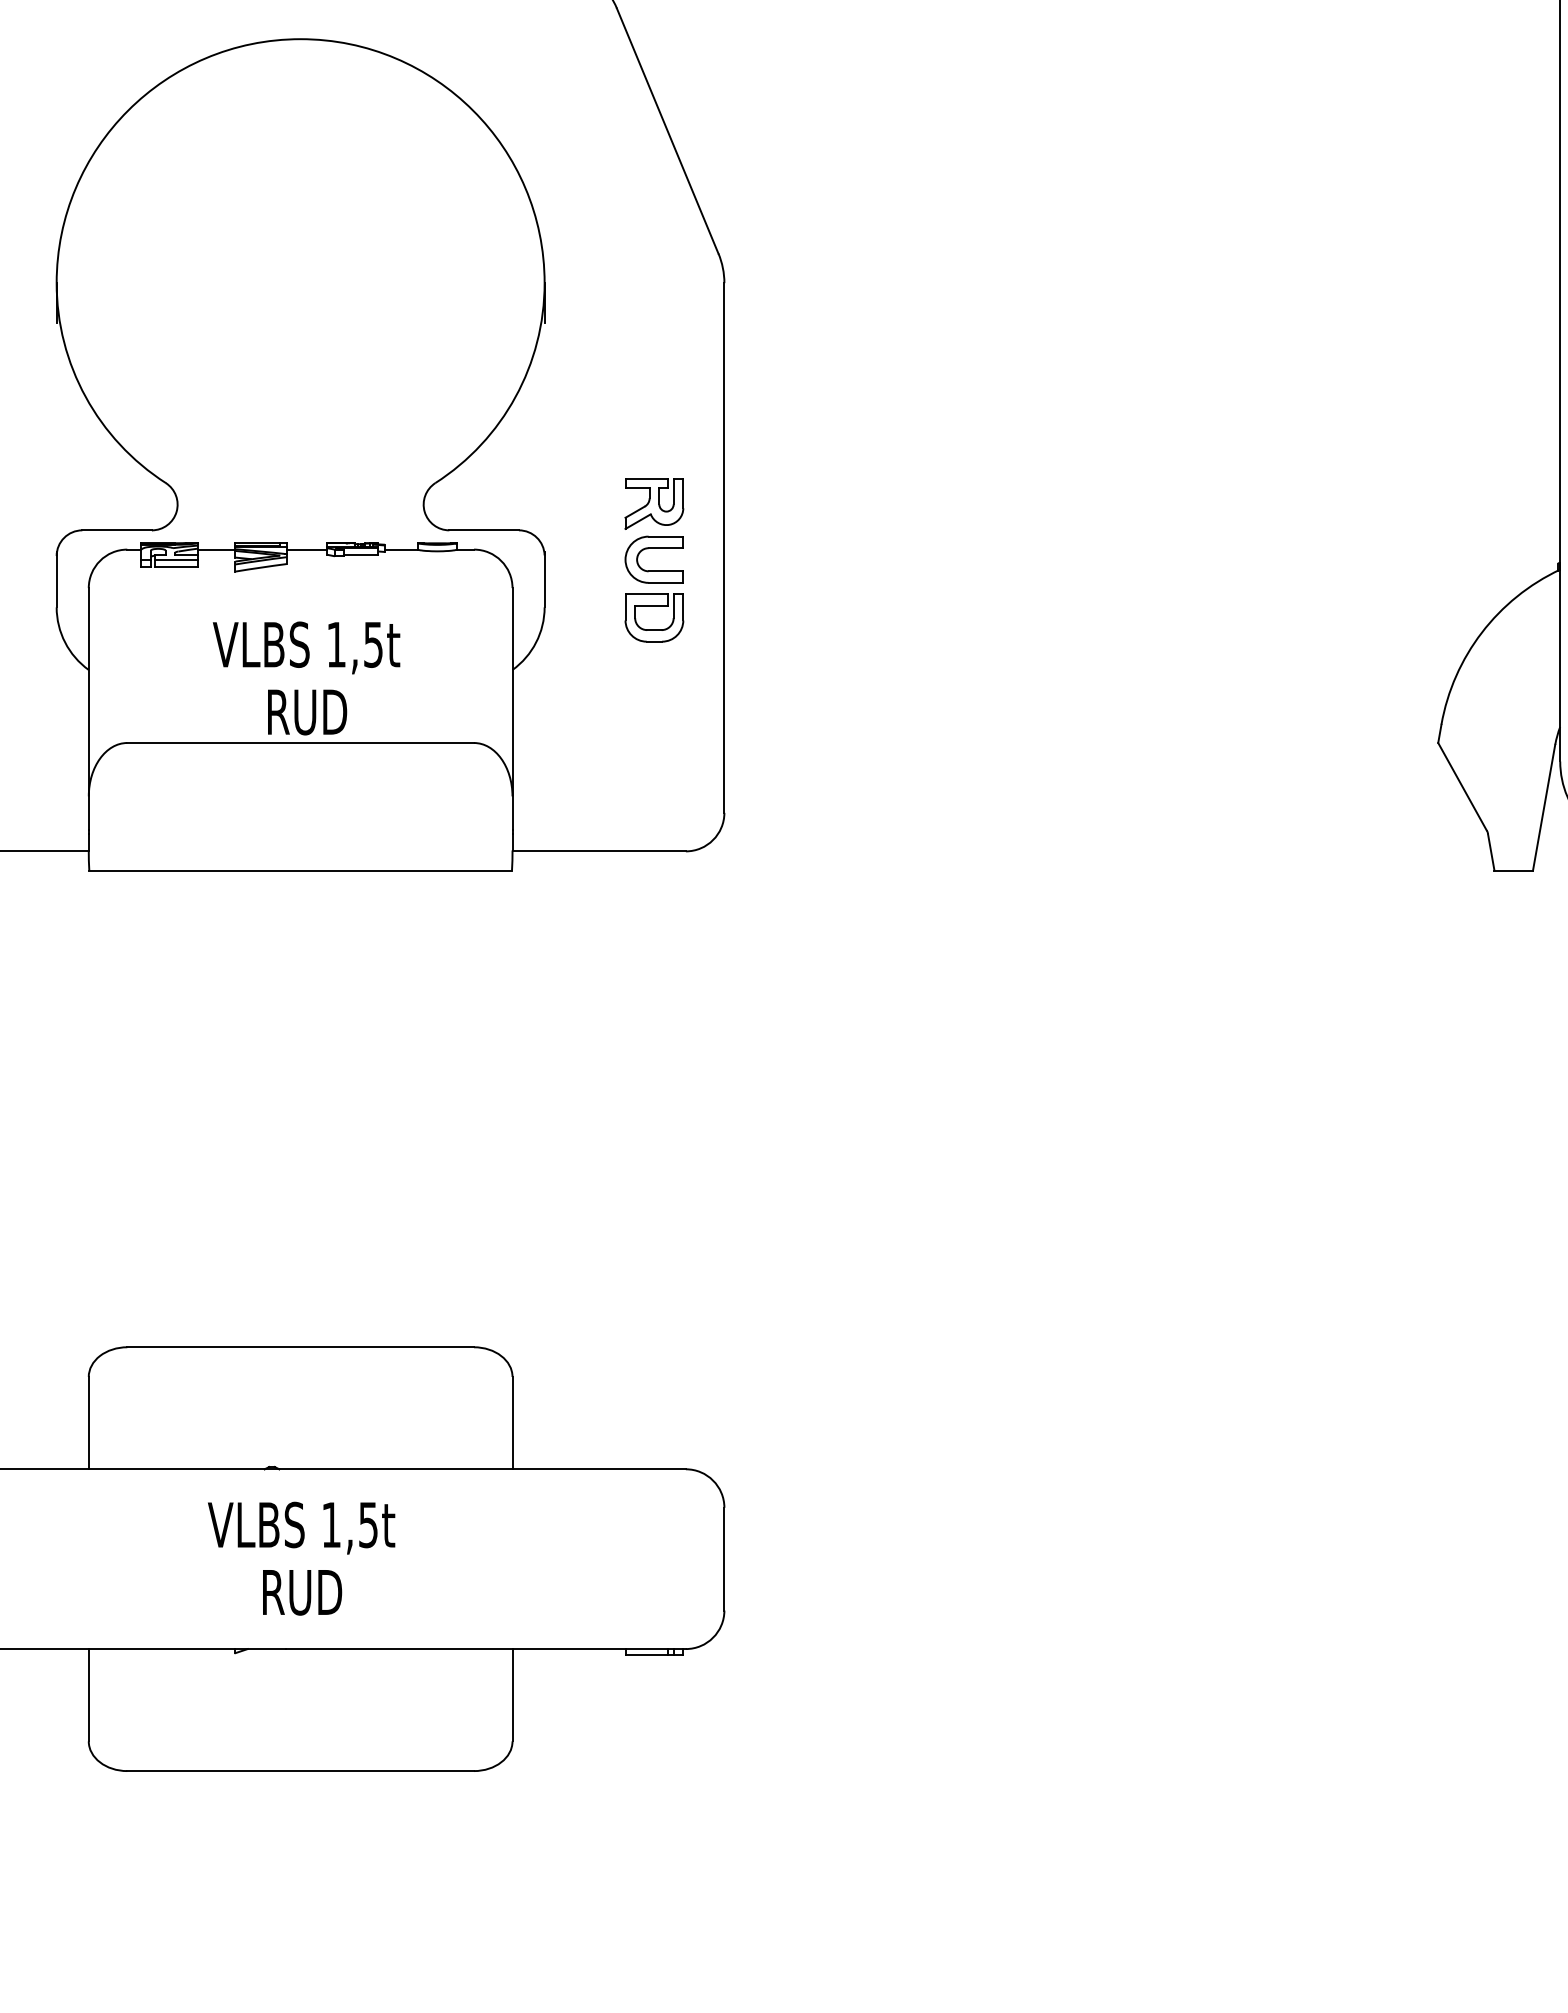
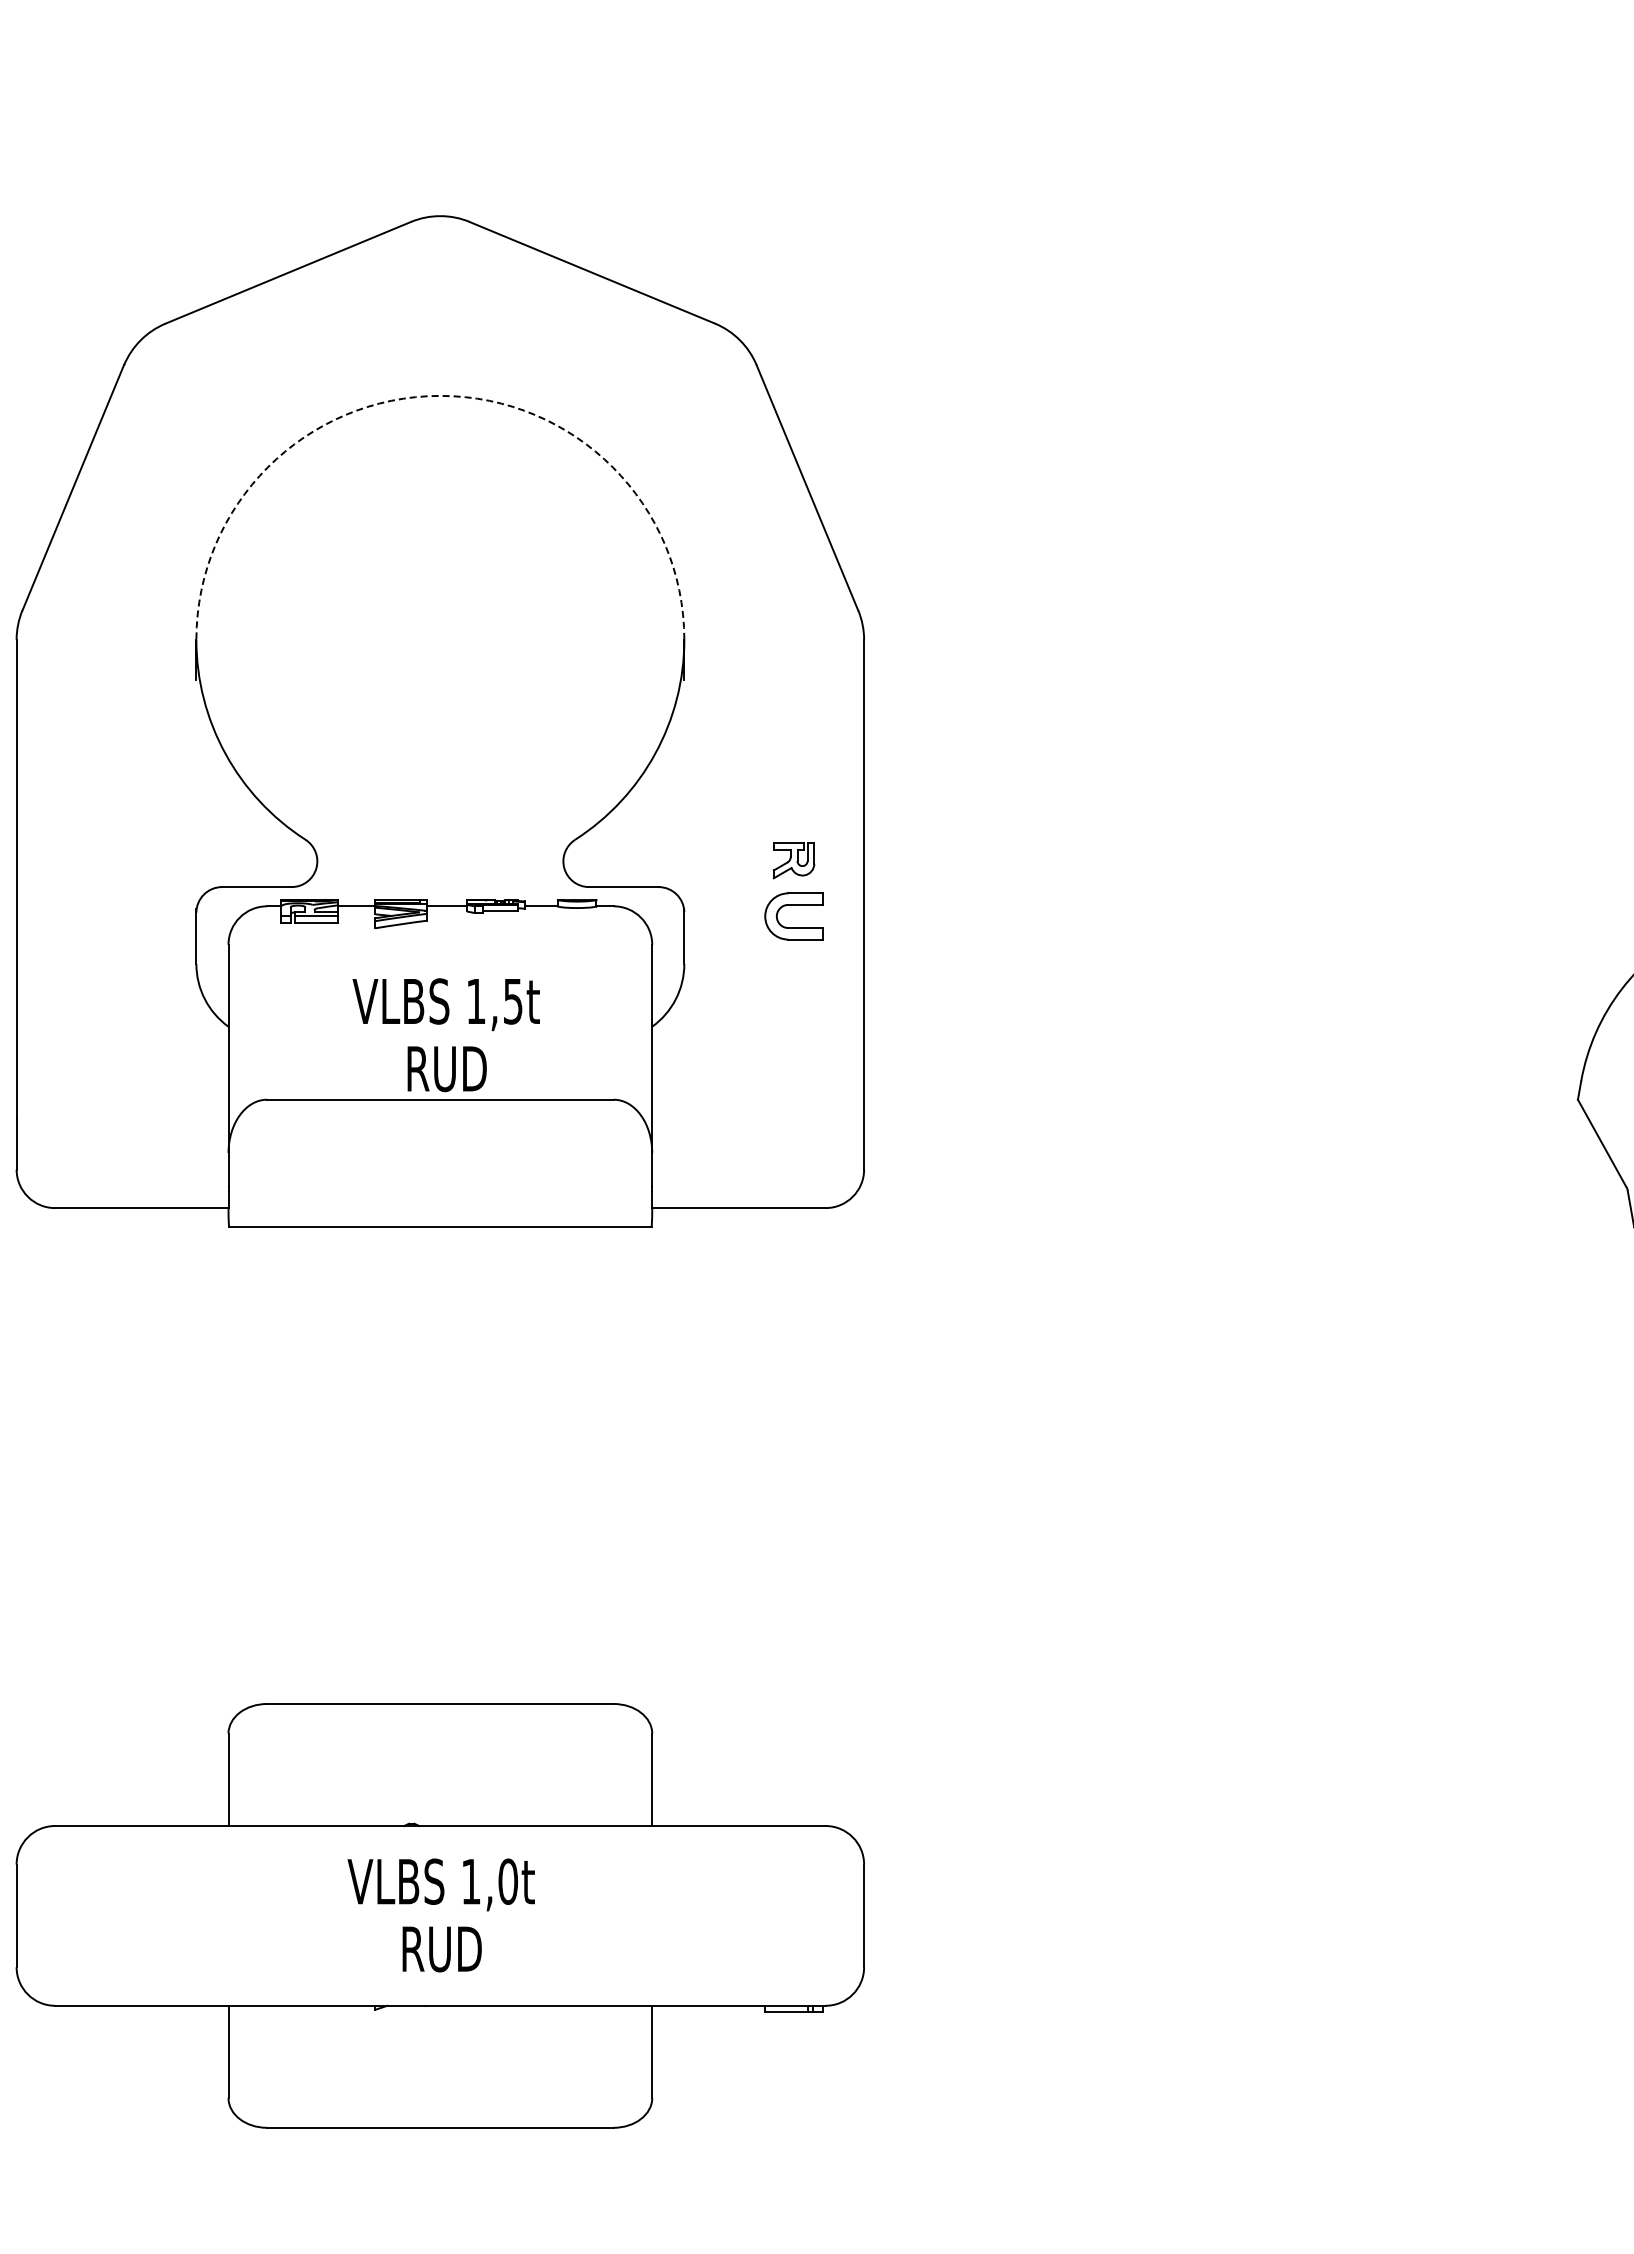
arc: (300, 38) -> (440, 395), solid -> dashed
part: (653, 503) -> (793, 860), size x0.7
part: (653, 606) -> (793, 963), removed
text: (368, 1524) -> (508, 1881), 1,5t -> 1,0t

